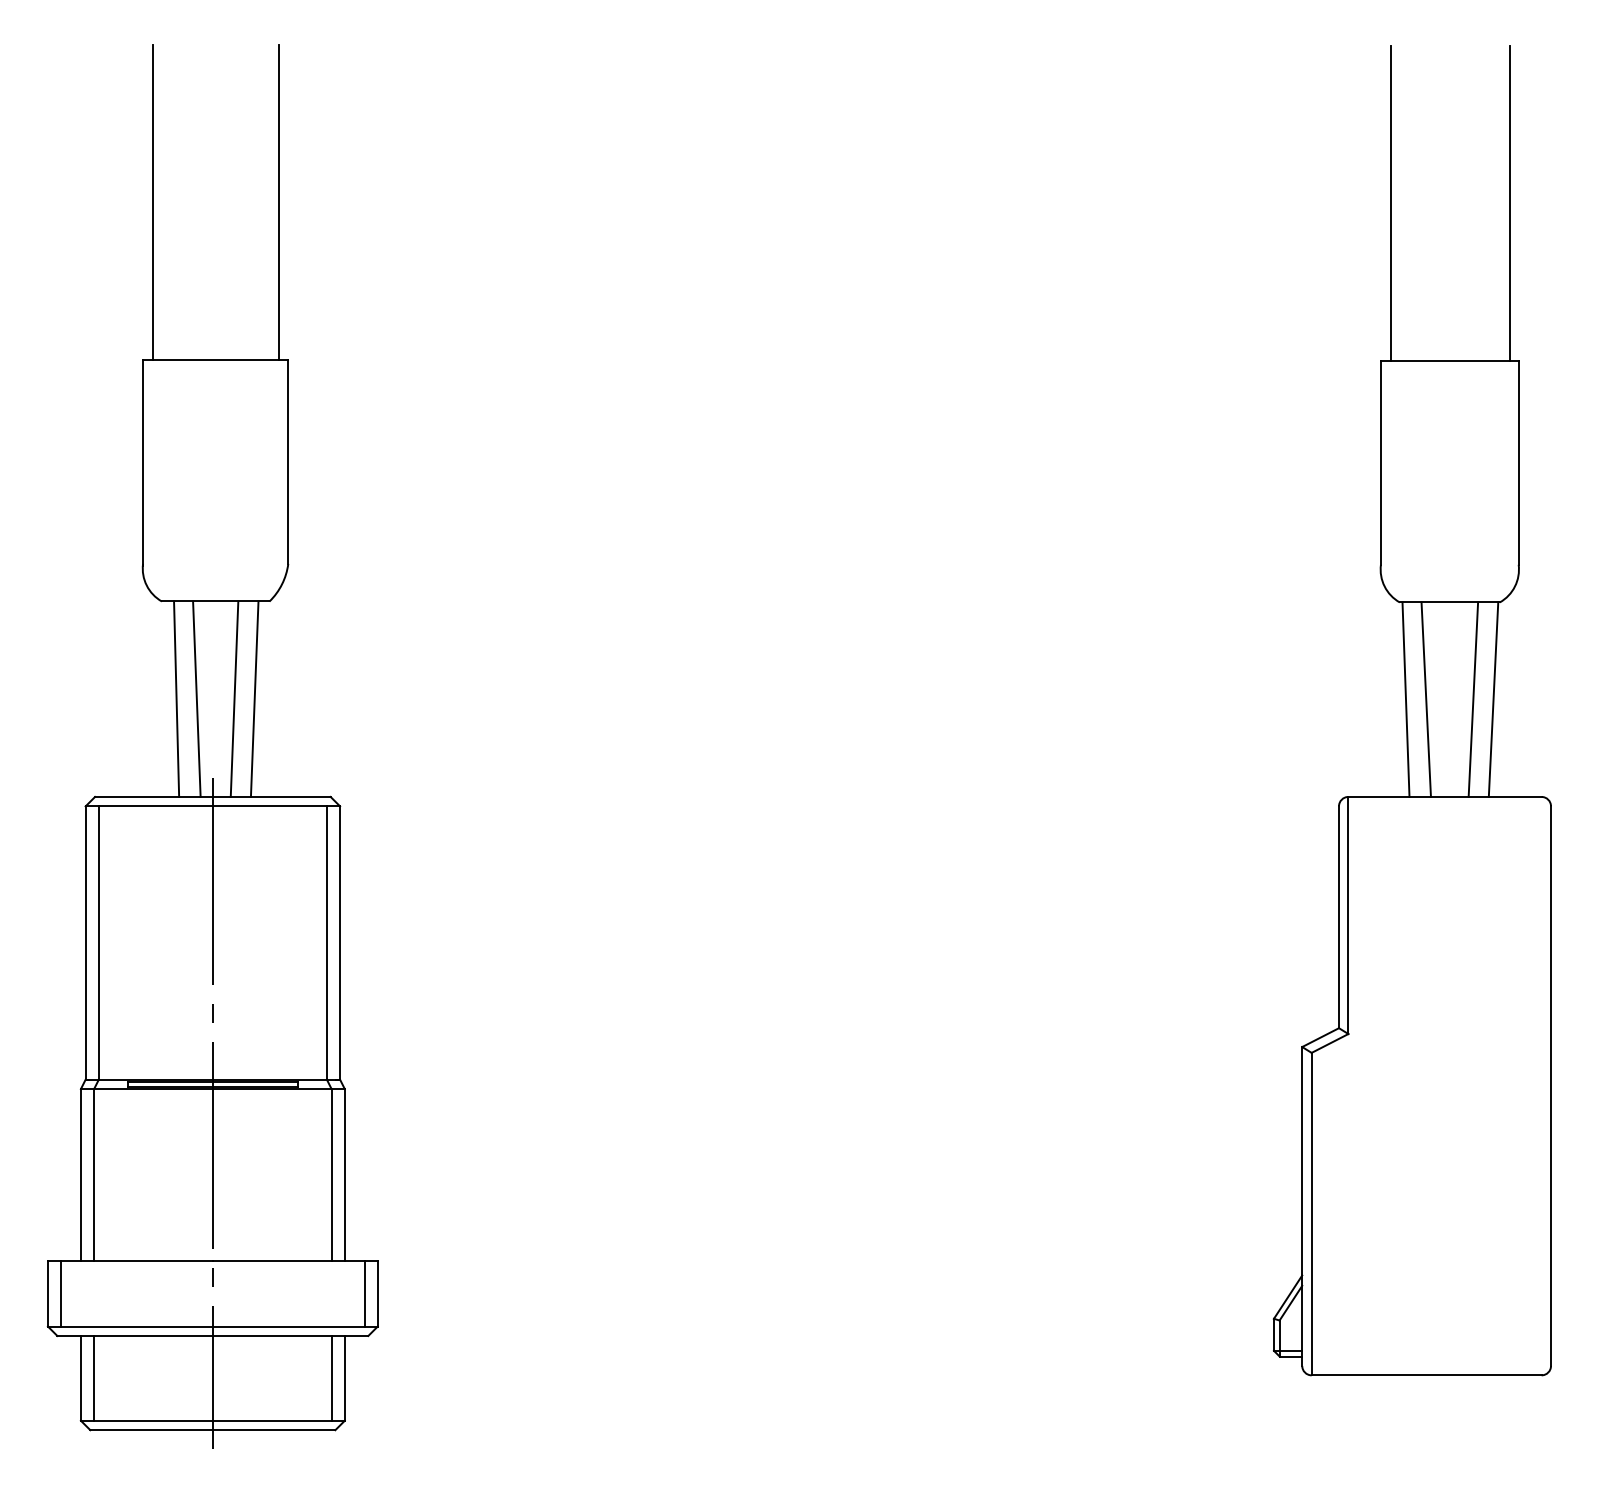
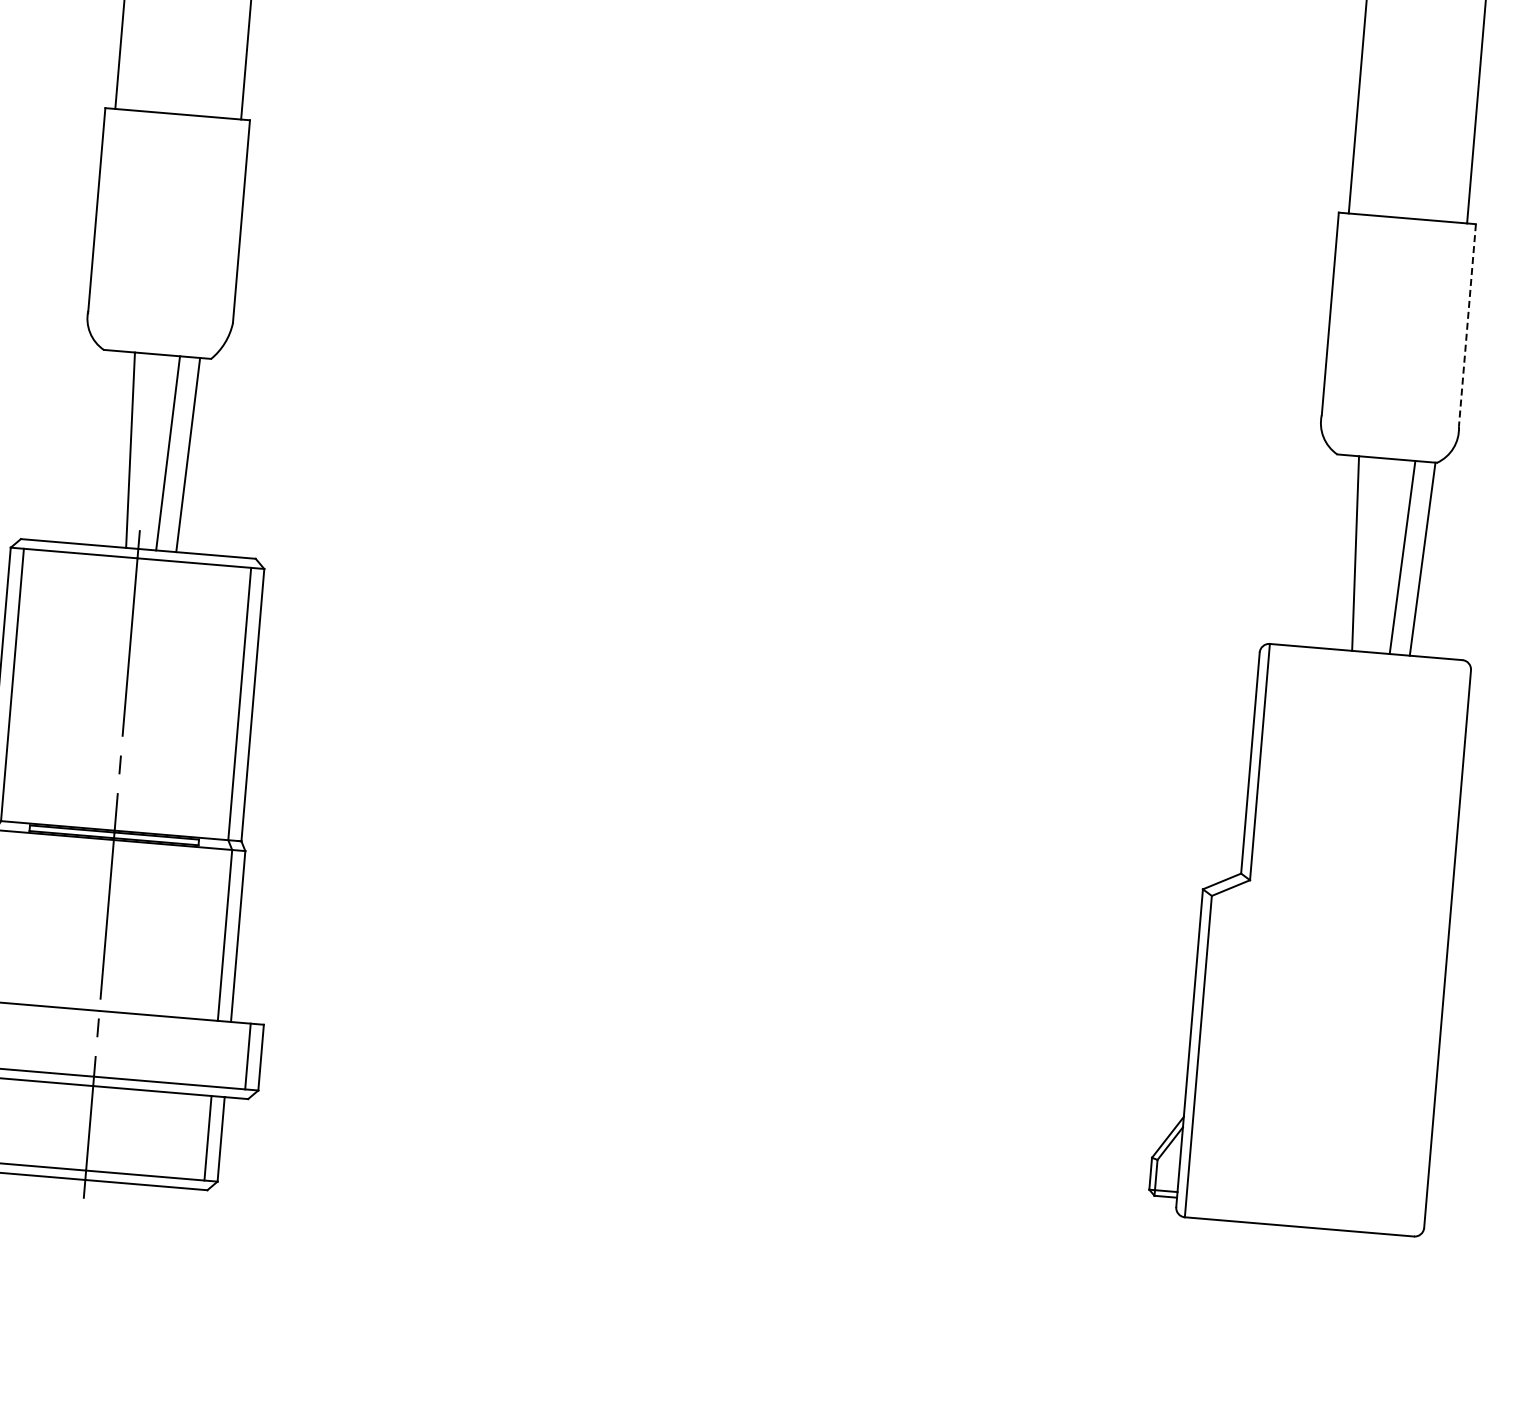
line: (1518, 463) -> (1467, 325), solid -> dashed
line: (176, 698) -> (110, 447), removed
line: (1405, 699) -> (1334, 551), removed

